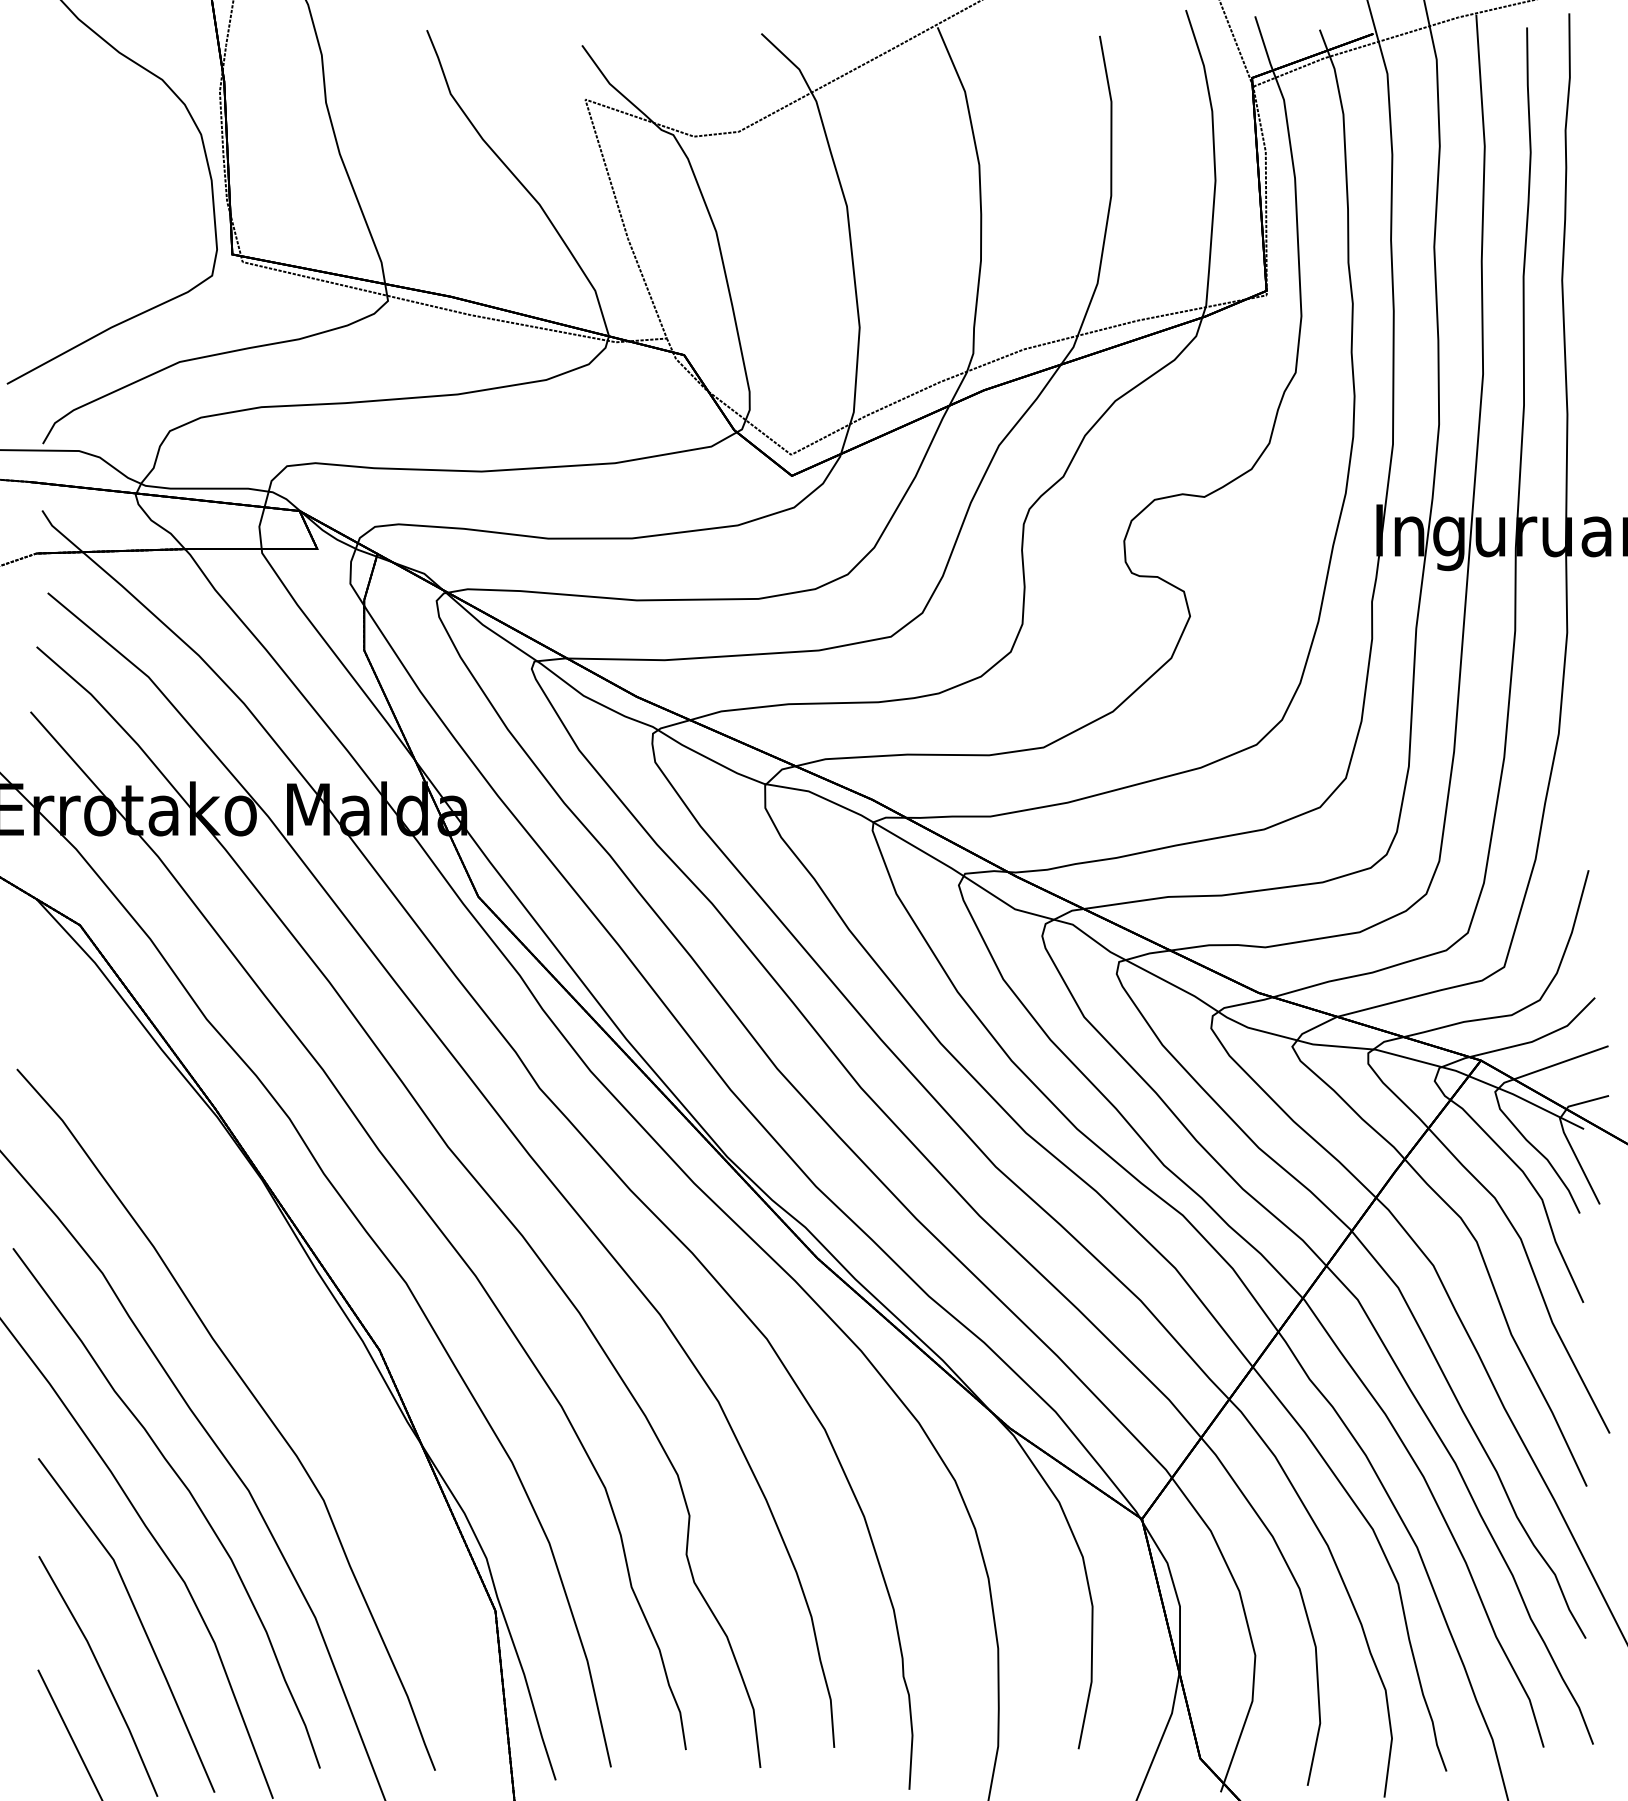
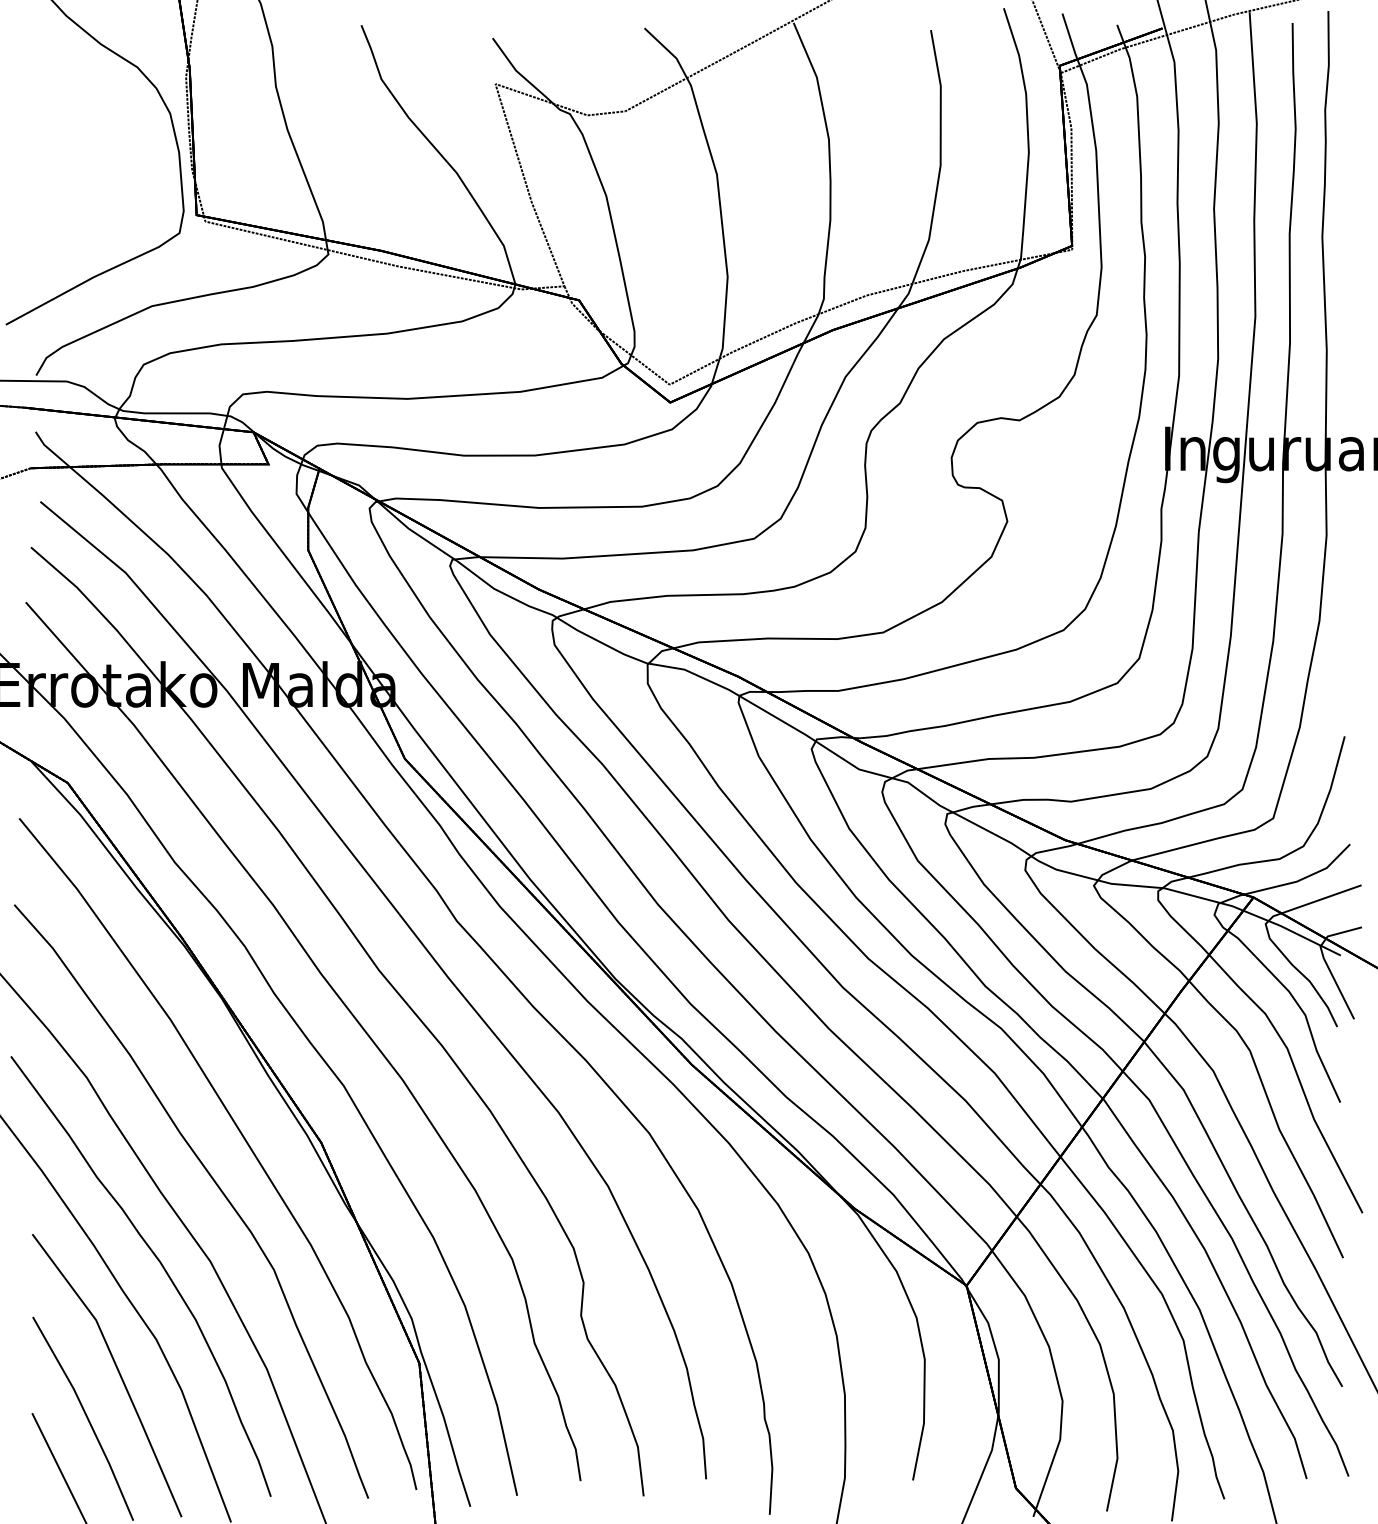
part: (286, 1343) -> (242, 1136), added

